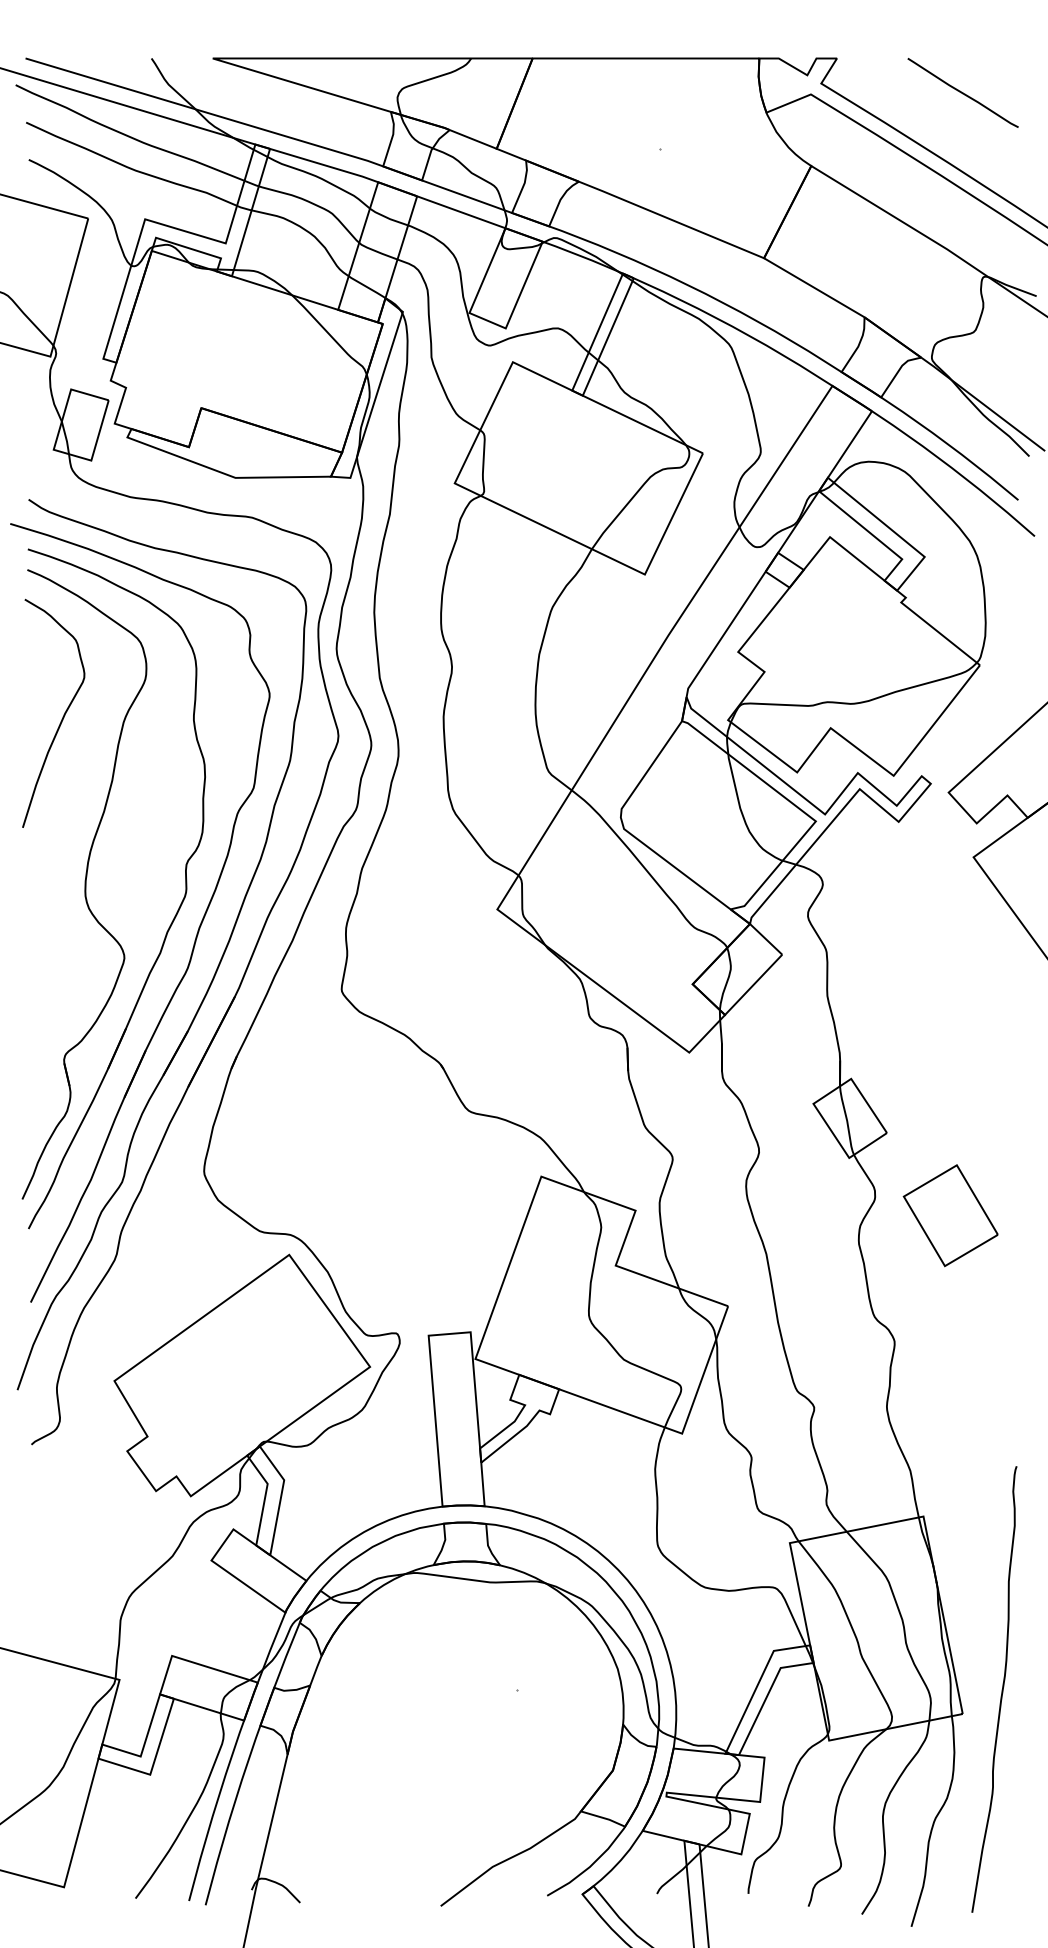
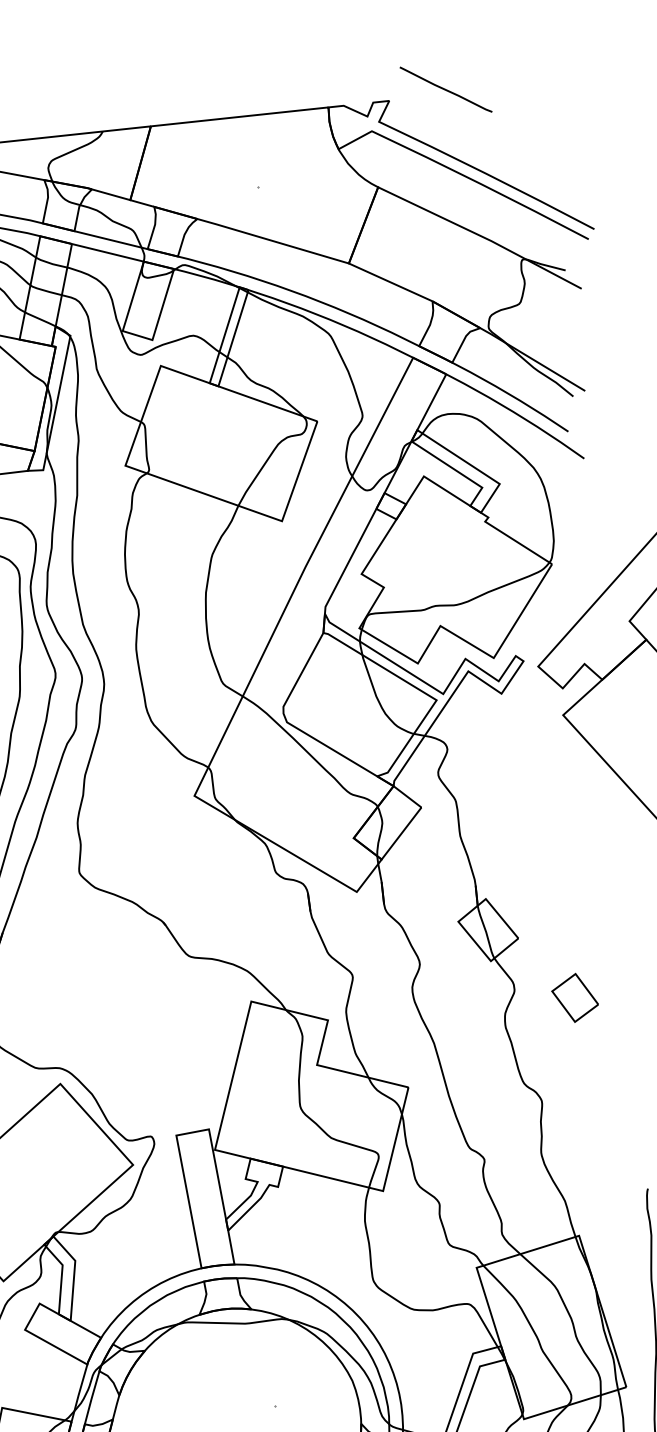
line: (962, 92) -> (445, 89), moved
part: (950, 1215) -> (575, 997), size x0.6

